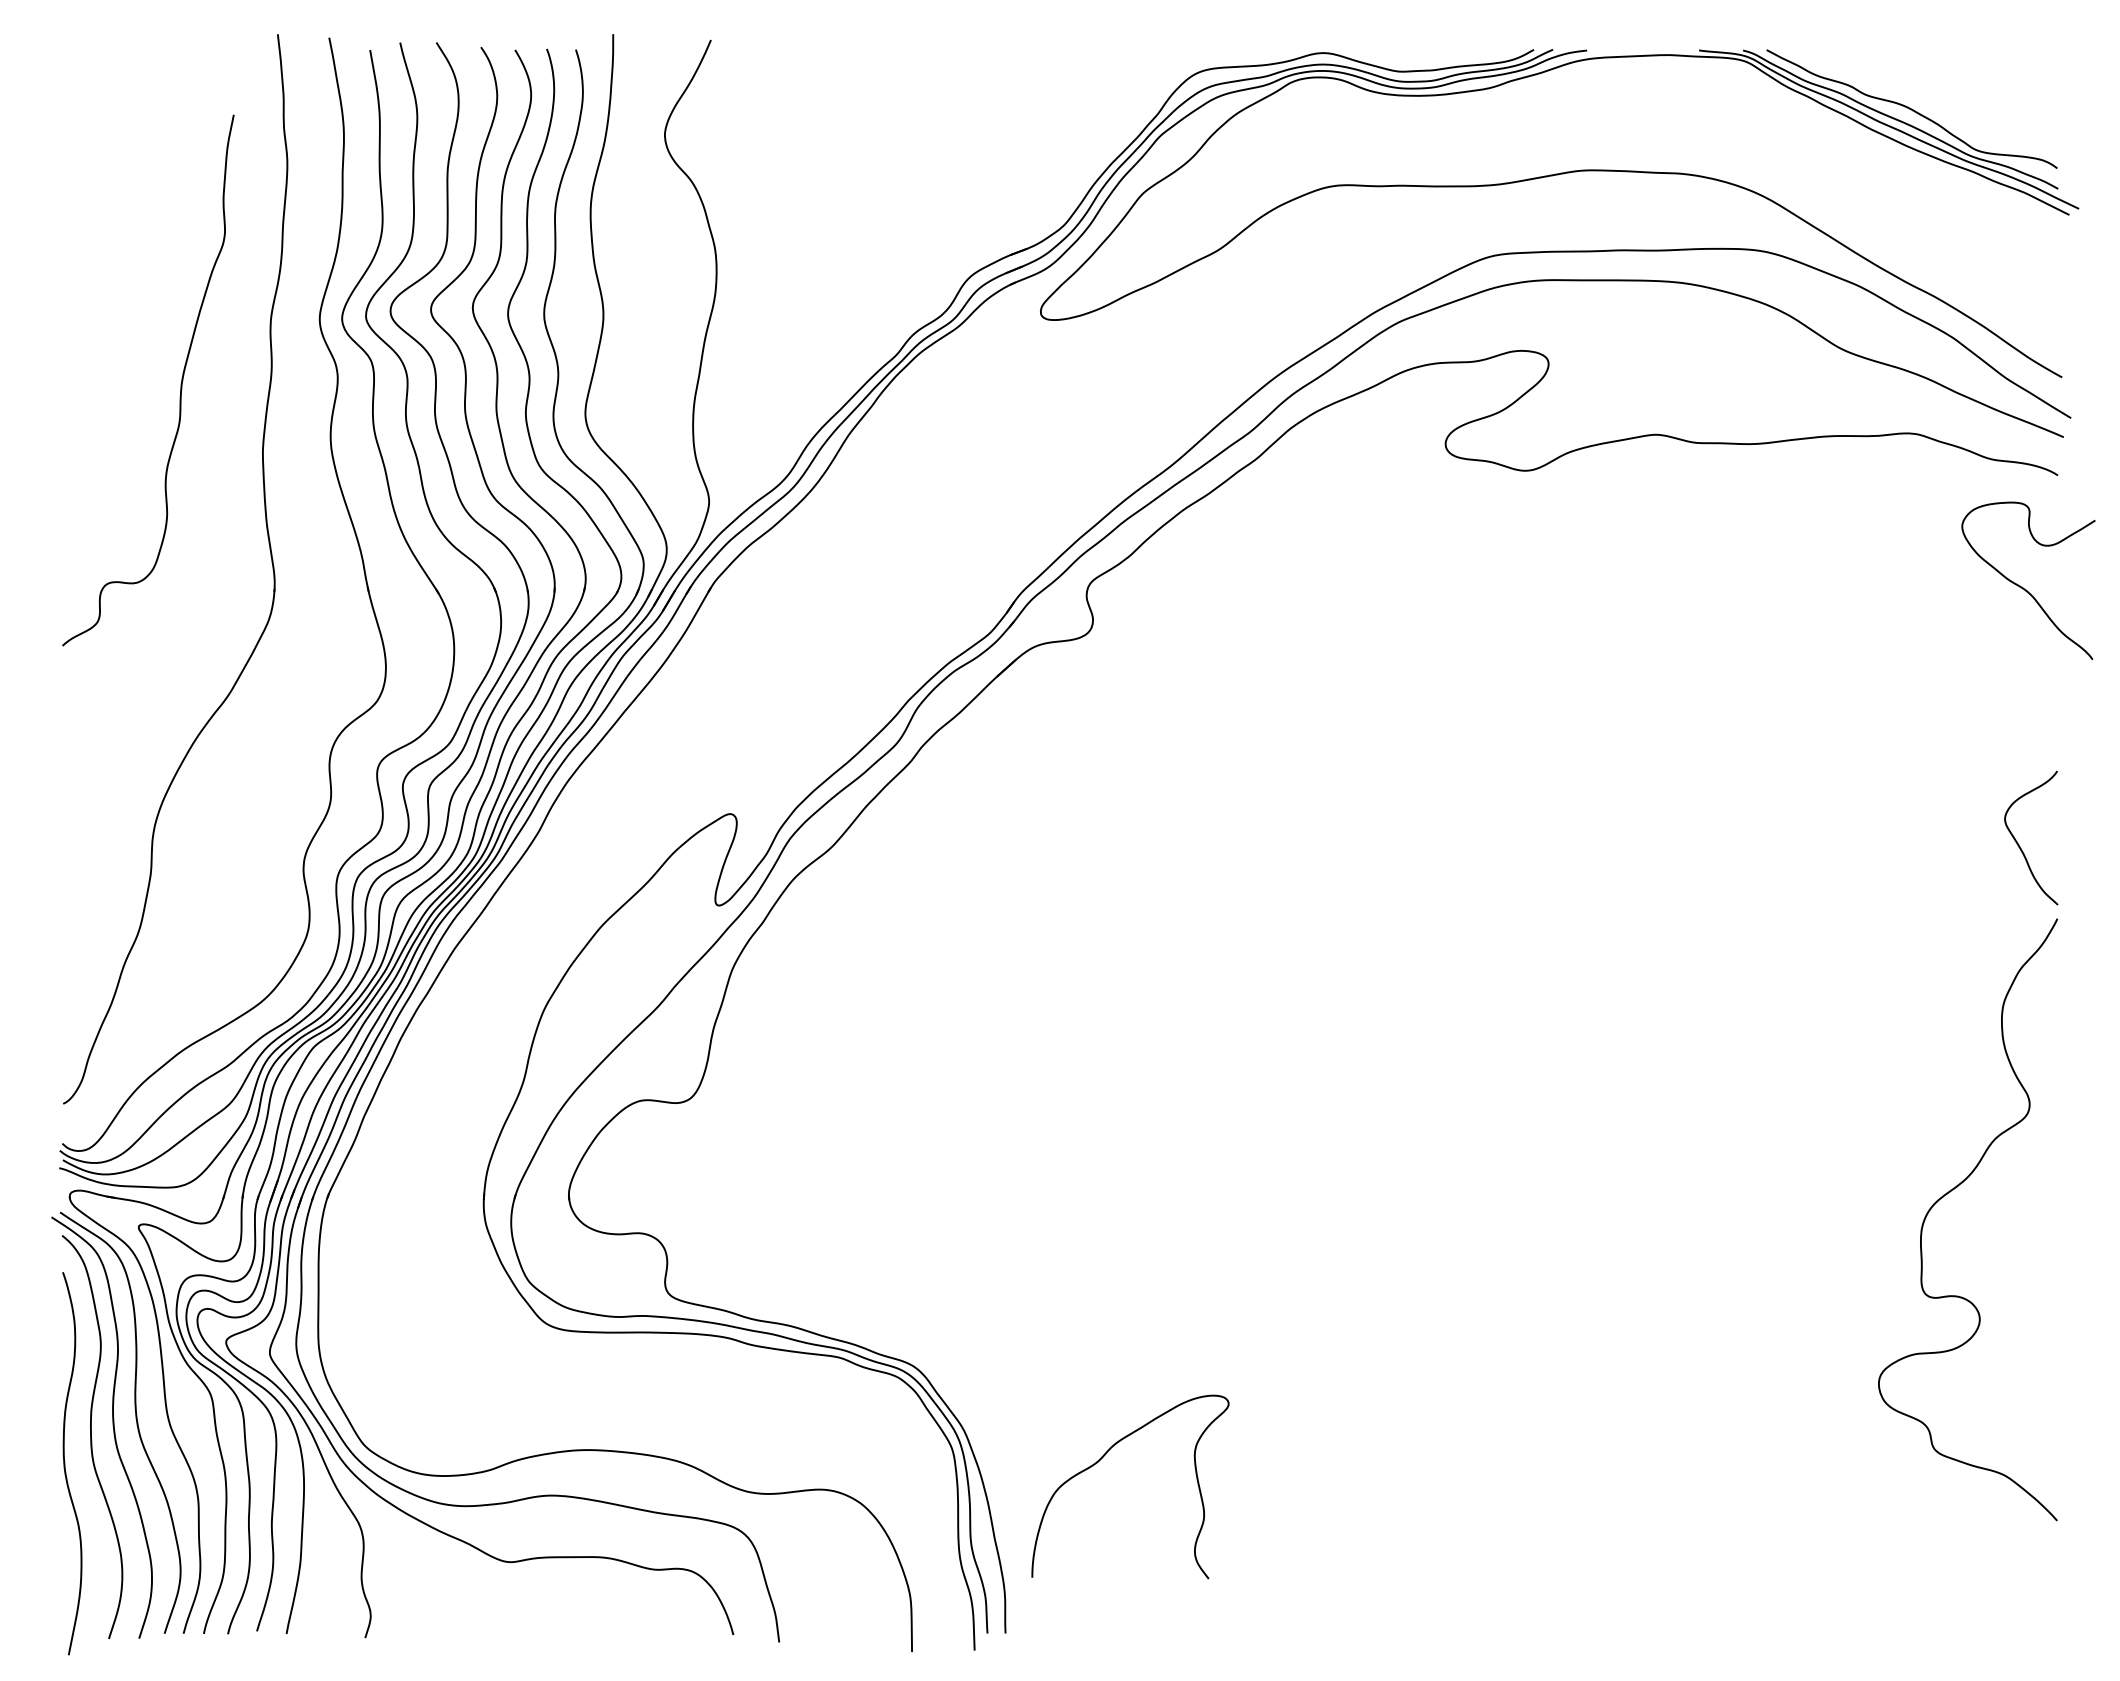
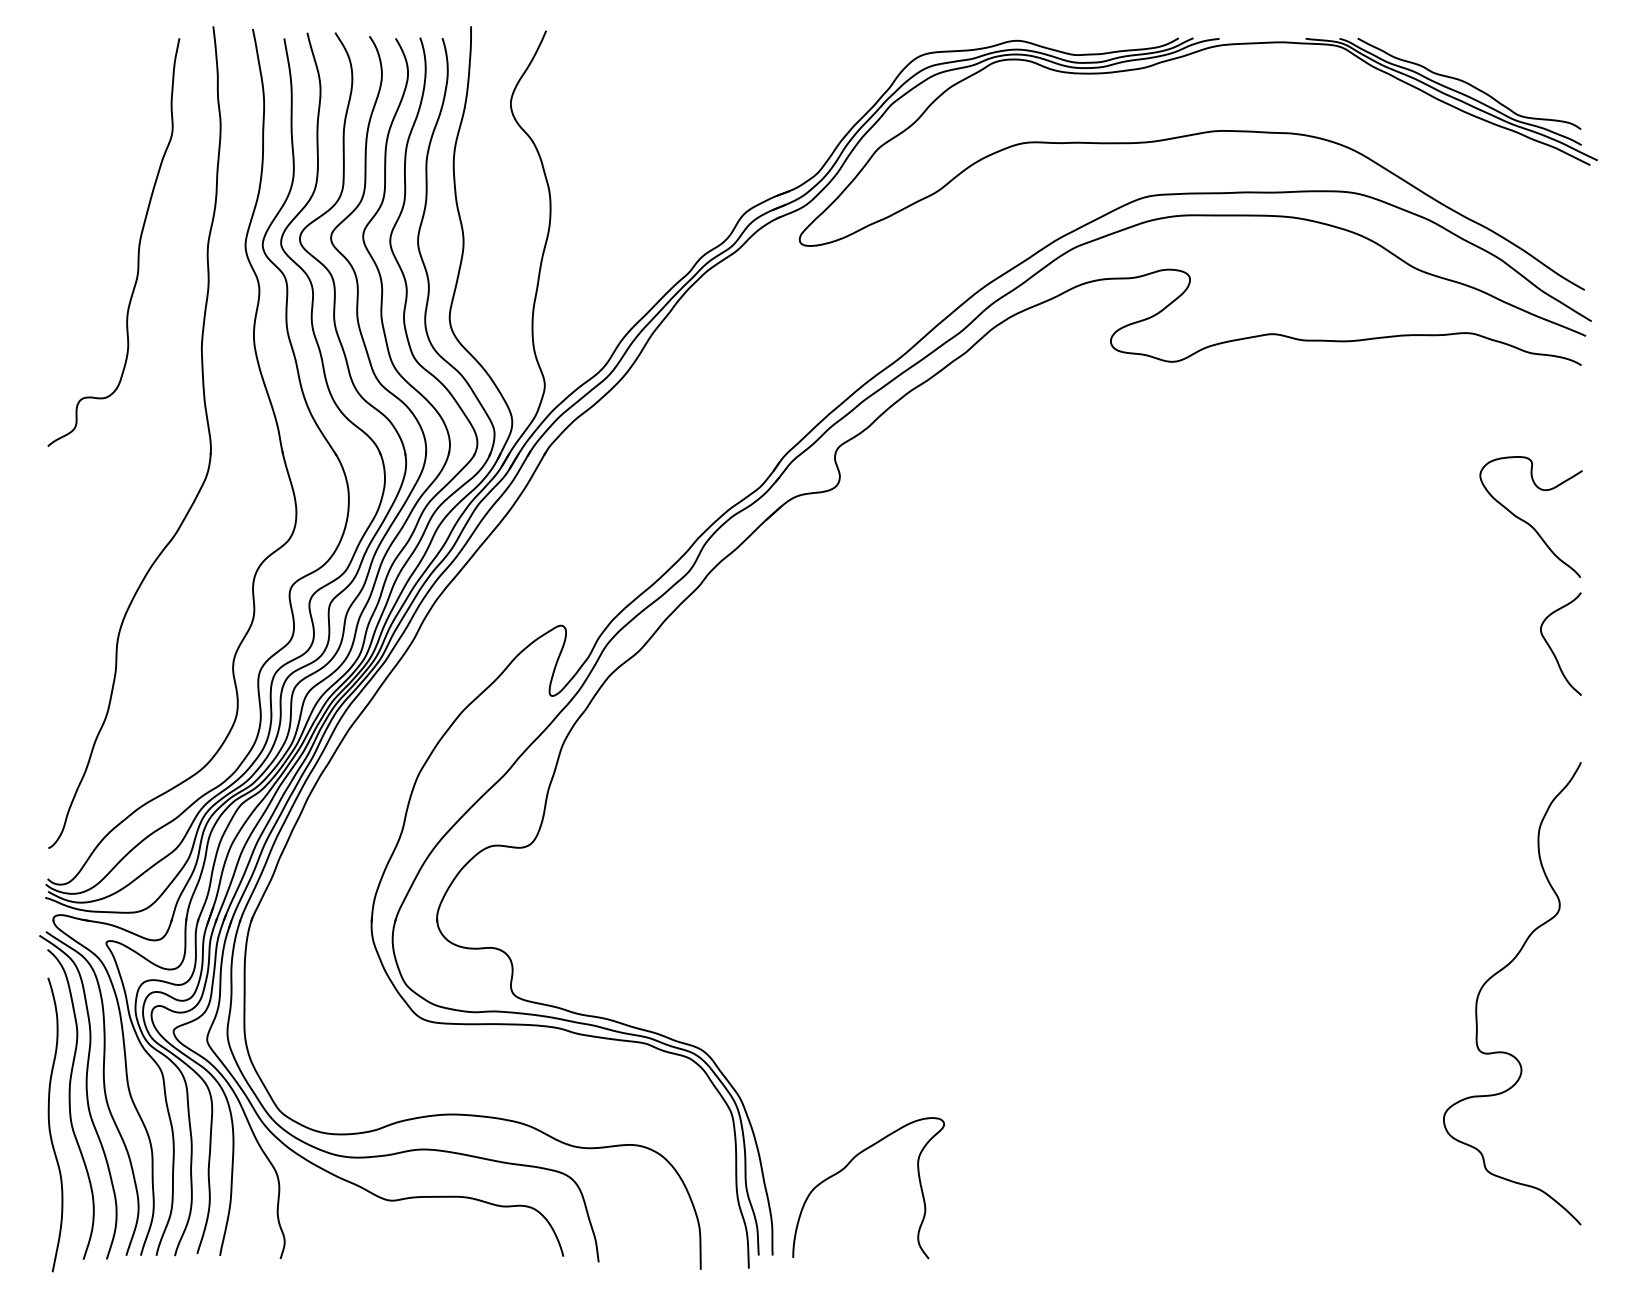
curve: (180, 383) -> (138, 244), moved
curve: (2023, 587) -> (1527, 522), moved
curve: (1950, 1192) -> (1498, 972), moved
curve: (1102, 1458) -> (847, 1166), moved

